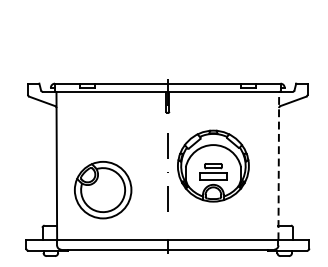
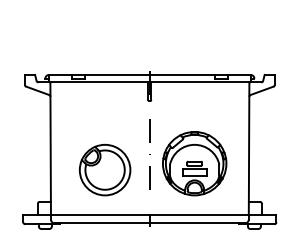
part: (213, 165) -> (194, 163), moved
line: (279, 165) -> (249, 148), dashed -> solid
part: (102, 190) -> (104, 170), moved

